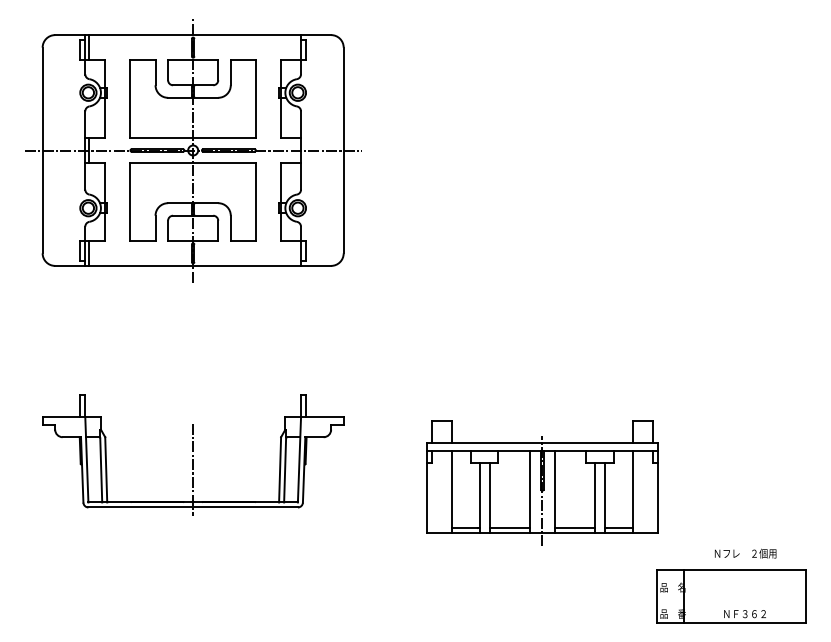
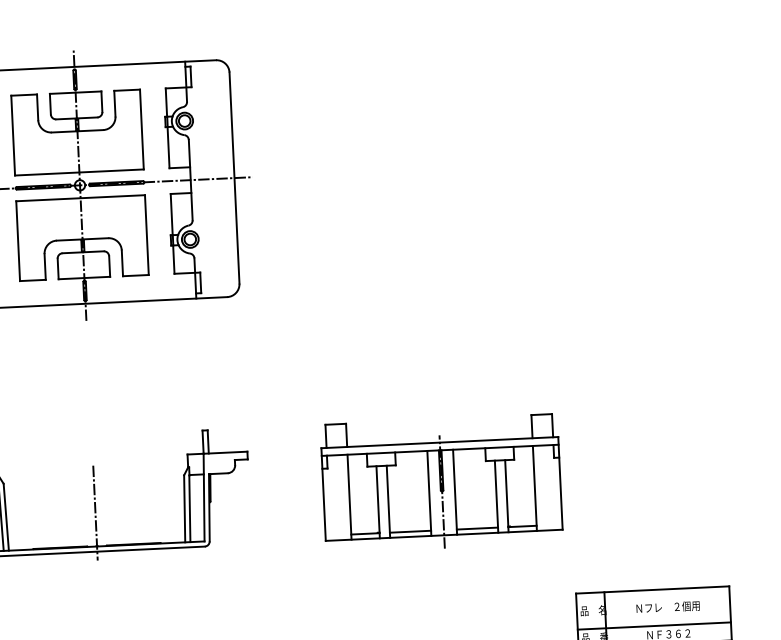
part: (542, 482) -> (442, 482), moved
text: (745, 553) -> (667, 607), moved
line: (731, 605) -> (654, 626), added

